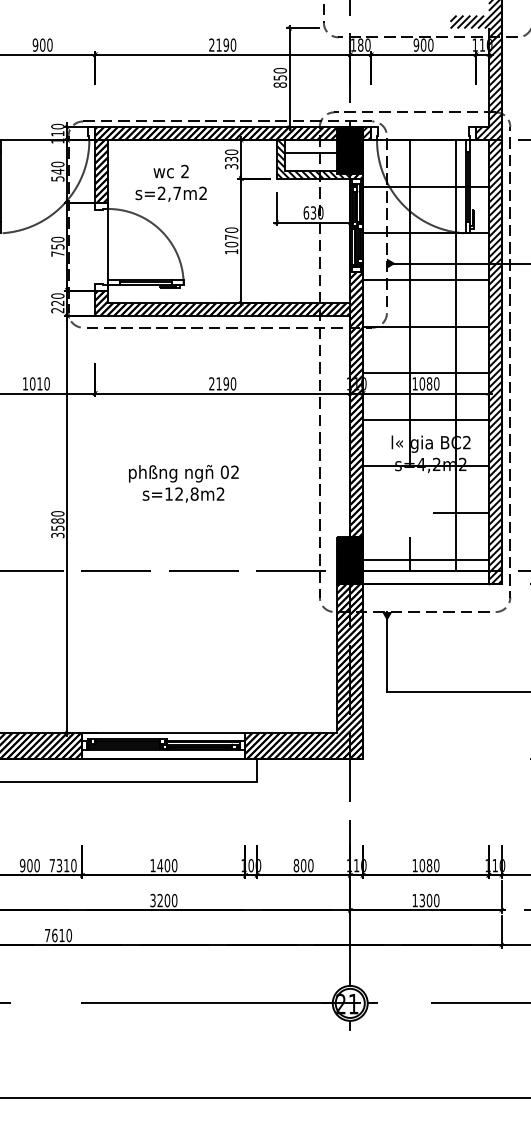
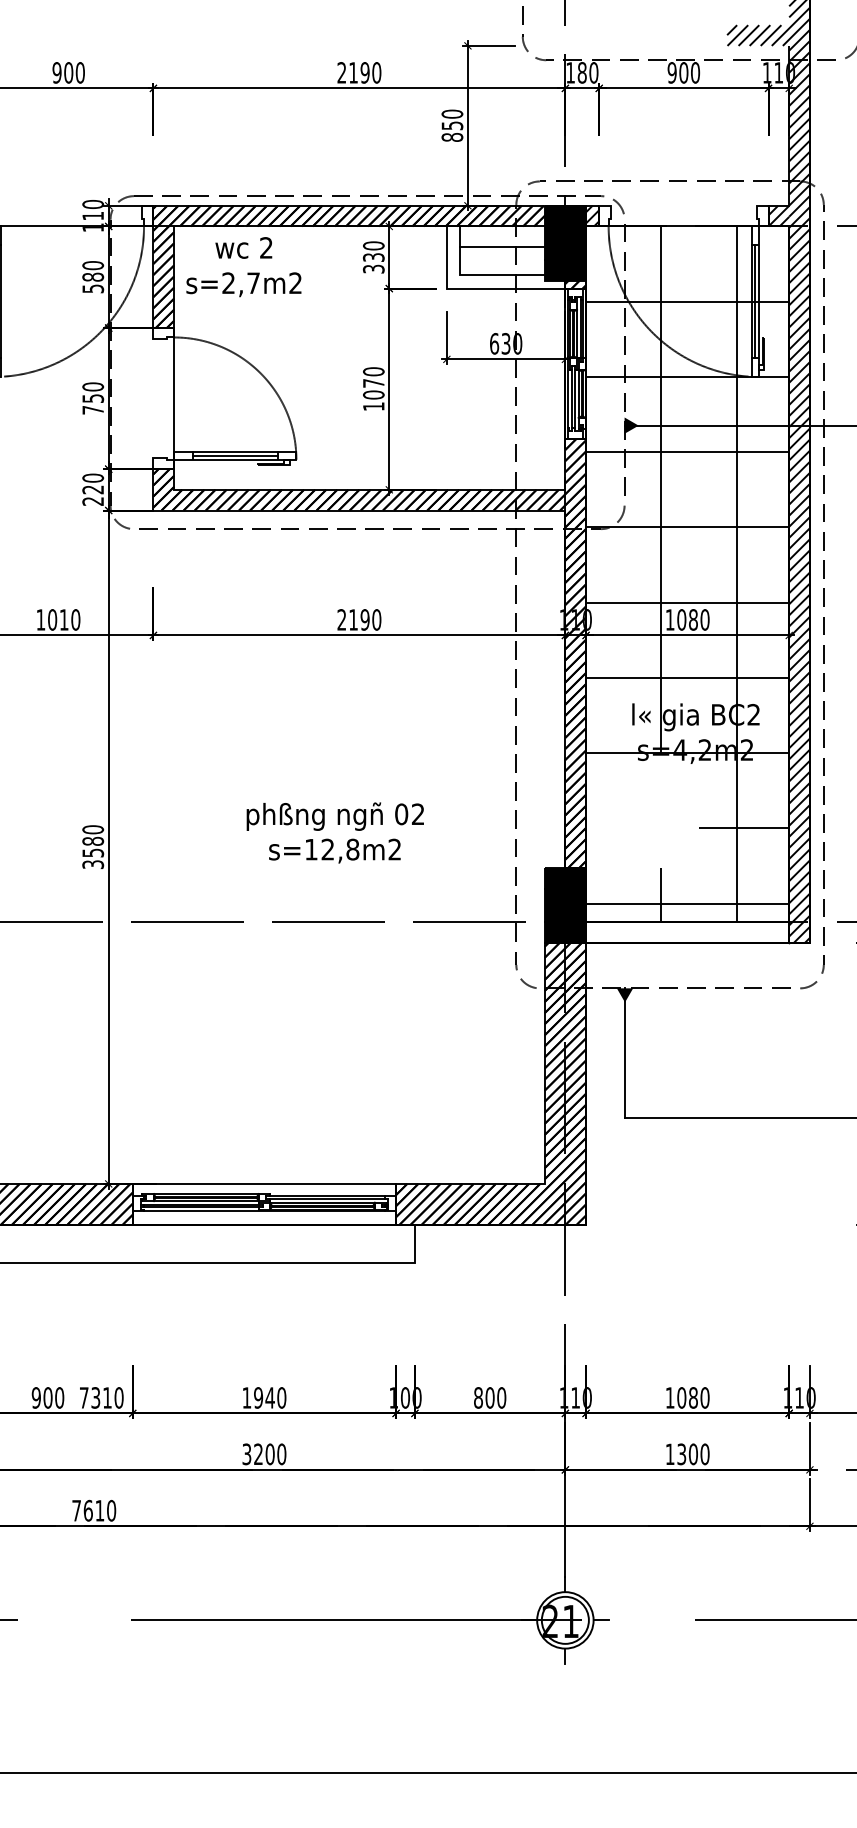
hatch: (313, 159) -> (506, 257), removed
text: (57, 171) -> (92, 276), 540 -> 580
text: (170, 182) -> (242, 265), moved
text: (183, 483) -> (334, 832), moved
text: (163, 865) -> (263, 1397), 1400 -> 1940

